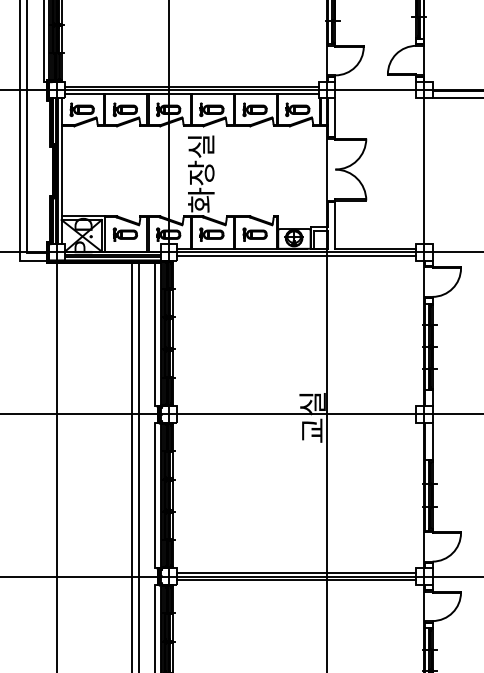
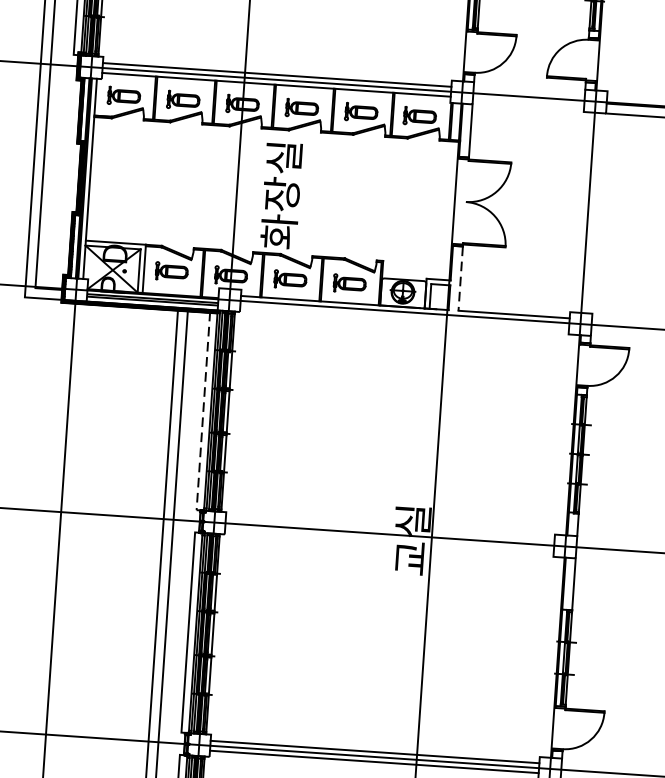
line: (335, 225) -> (460, 278), solid -> dashed
line: (296, 256) -> (404, 317), removed
line: (155, 334) -> (203, 411), solid -> dashed

